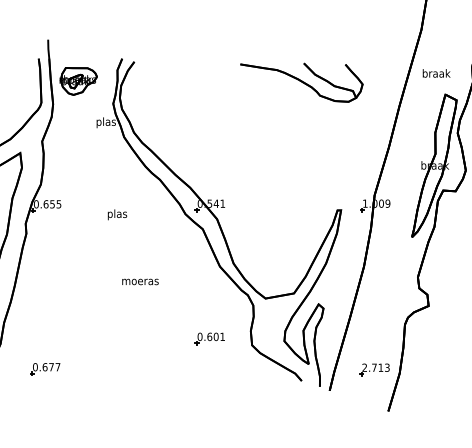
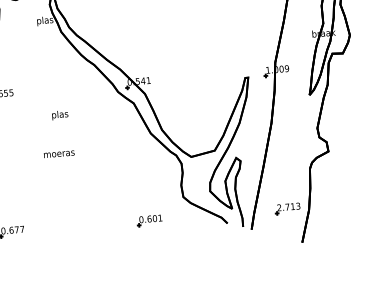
text: (117, 214) -> (60, 114), moved
text: (140, 281) -> (59, 153), moved
part: (209, 338) -> (149, 220), moved

